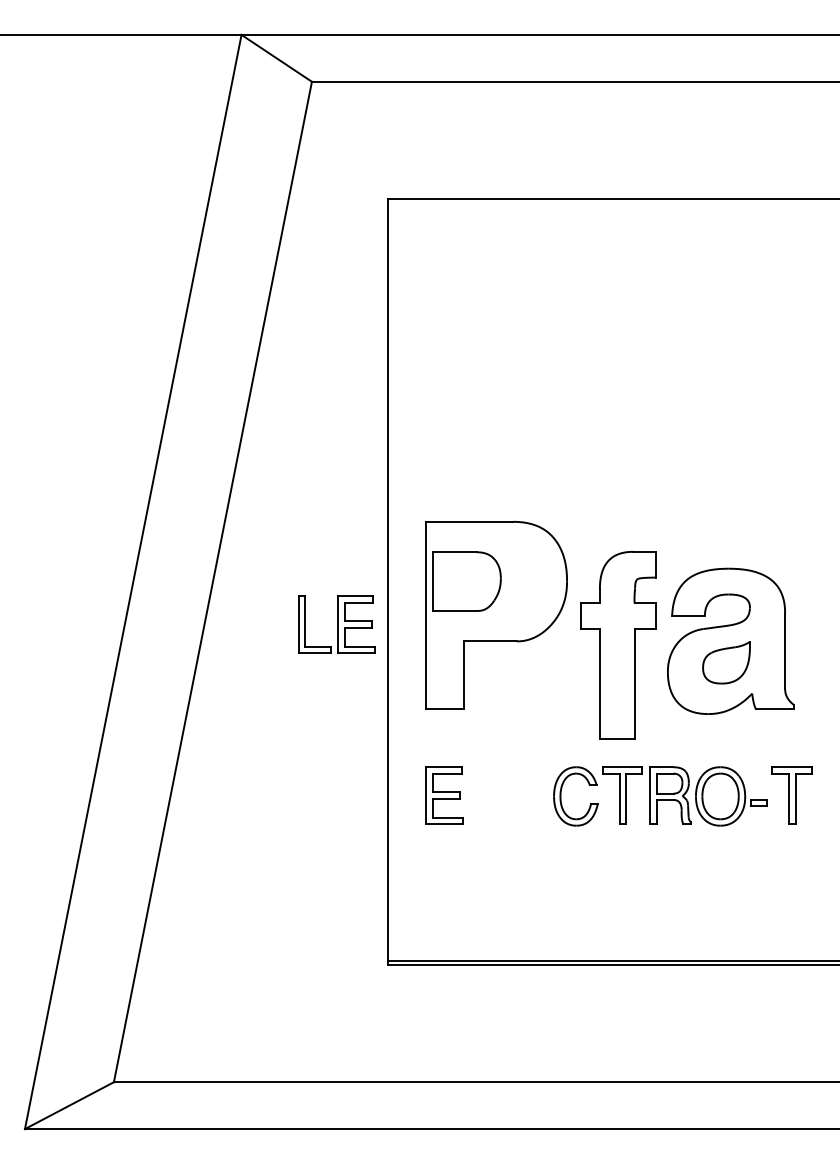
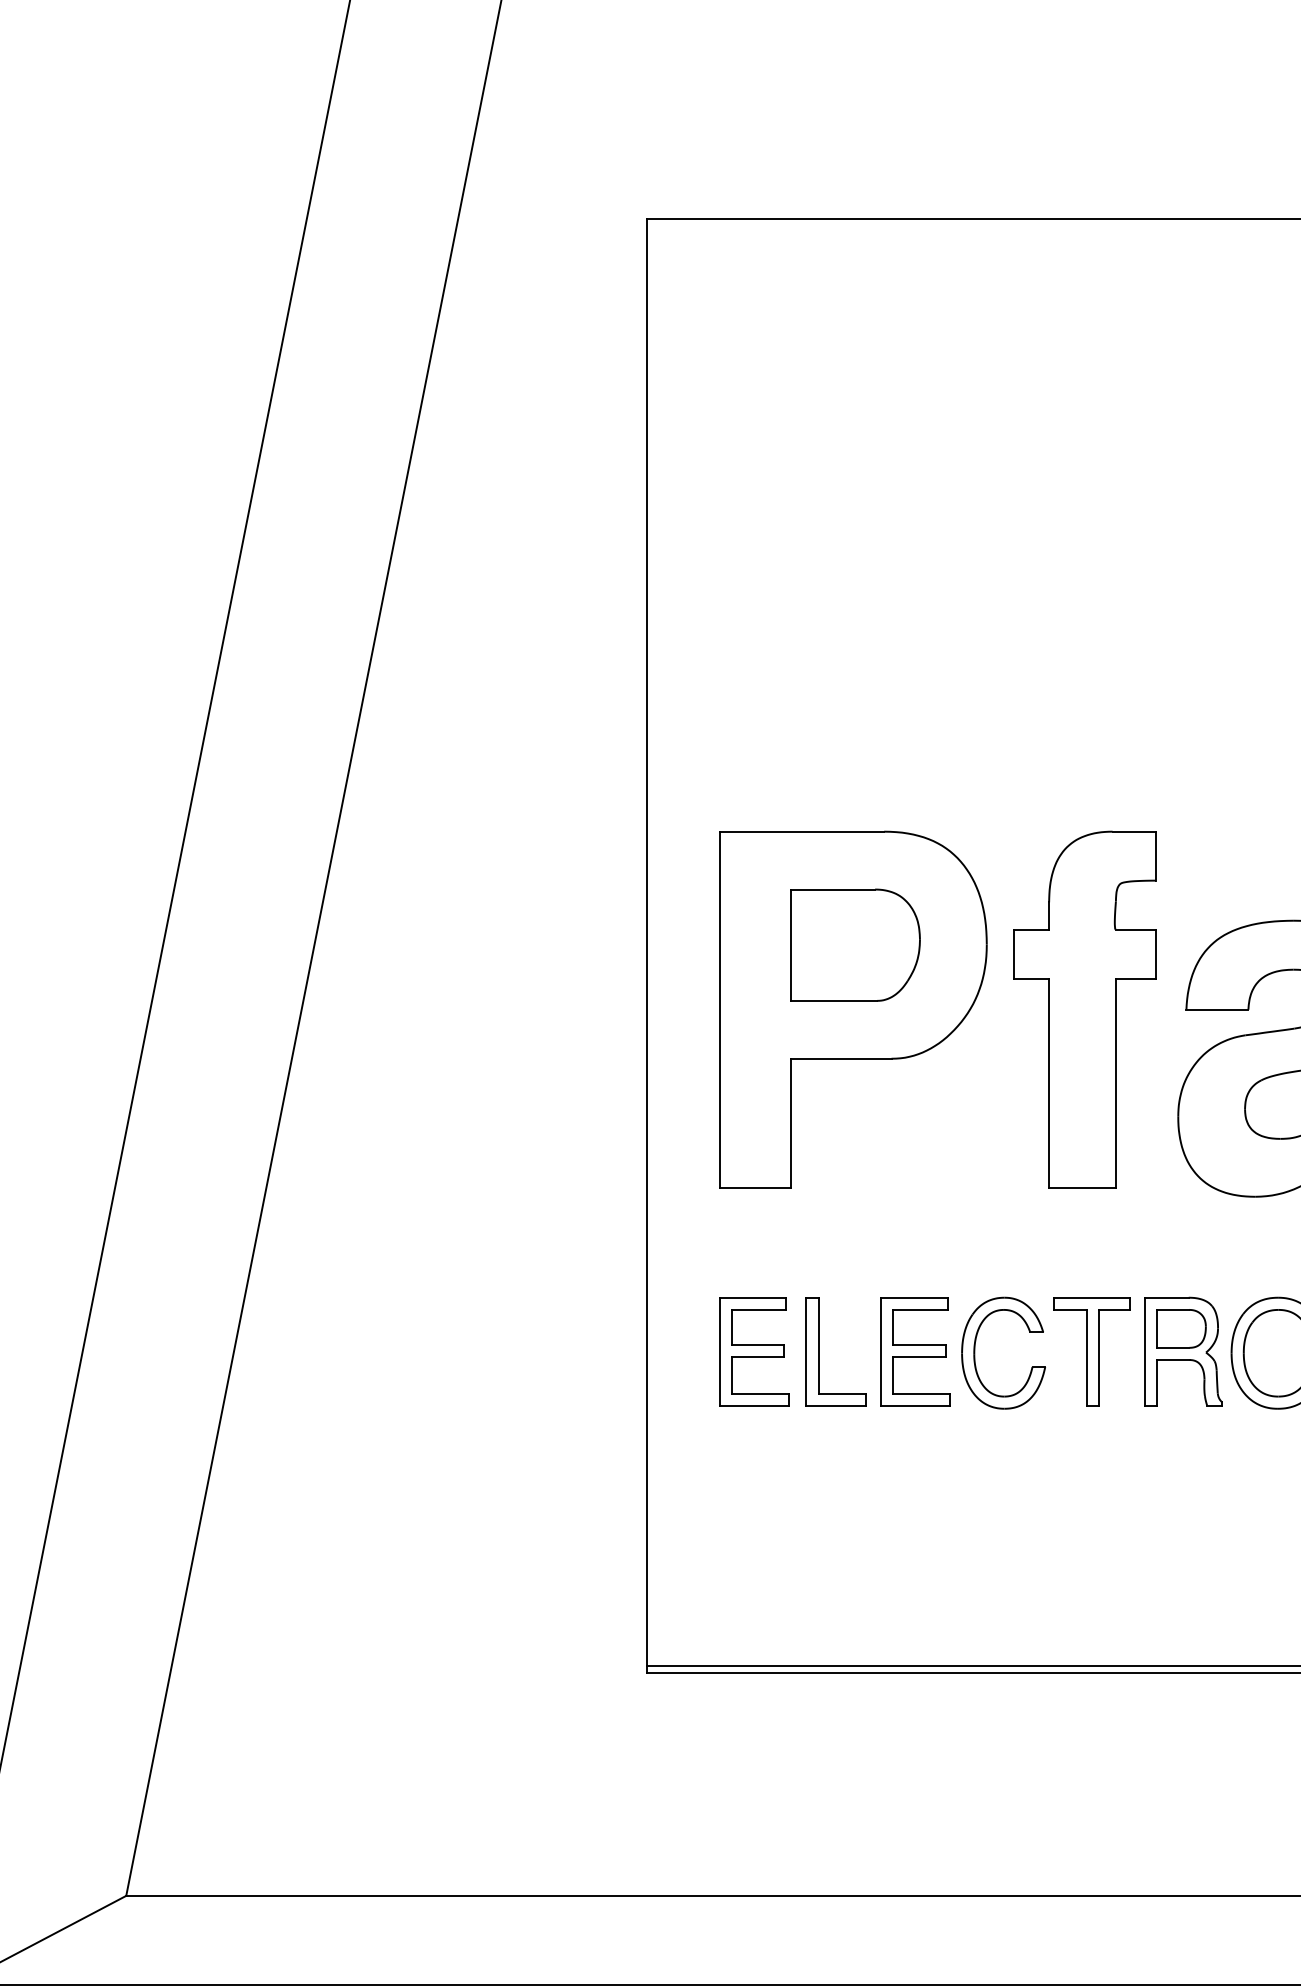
part: (466, 581) -> (854, 945), moved
part: (336, 624) -> (877, 1351), moved
part: (618, 644) -> (1084, 1007), moved

